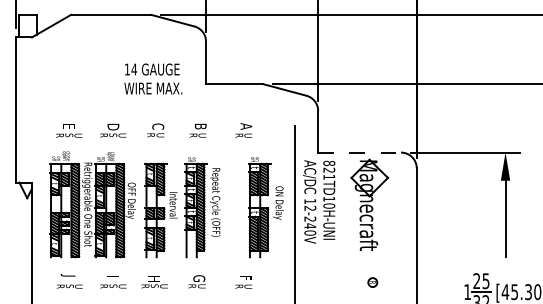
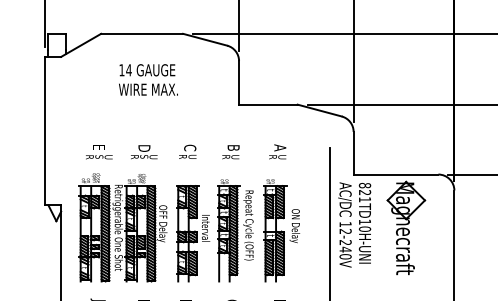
text: (153, 78) -> (148, 79), moved
line: (360, 152) -> (396, 174), dashed -> solid
part: (265, 207) -> (281, 230), moved

